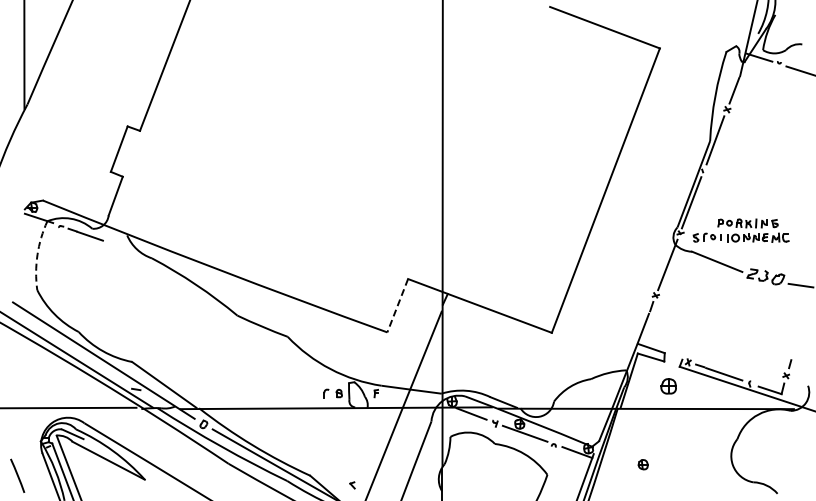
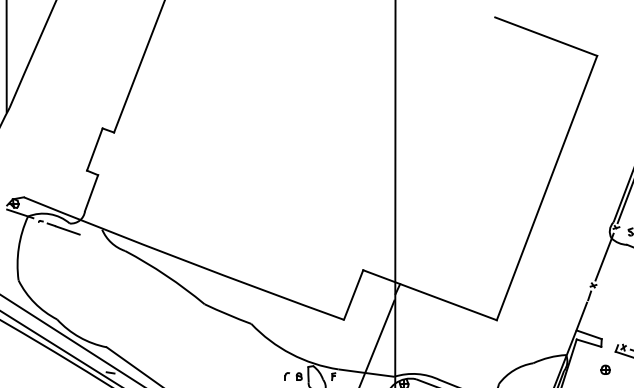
arc: (37, 254) -> (18, 247), dashed -> solid
line: (397, 305) -> (353, 294), dashed -> solid
part: (668, 385) -> (605, 369), size x0.62

